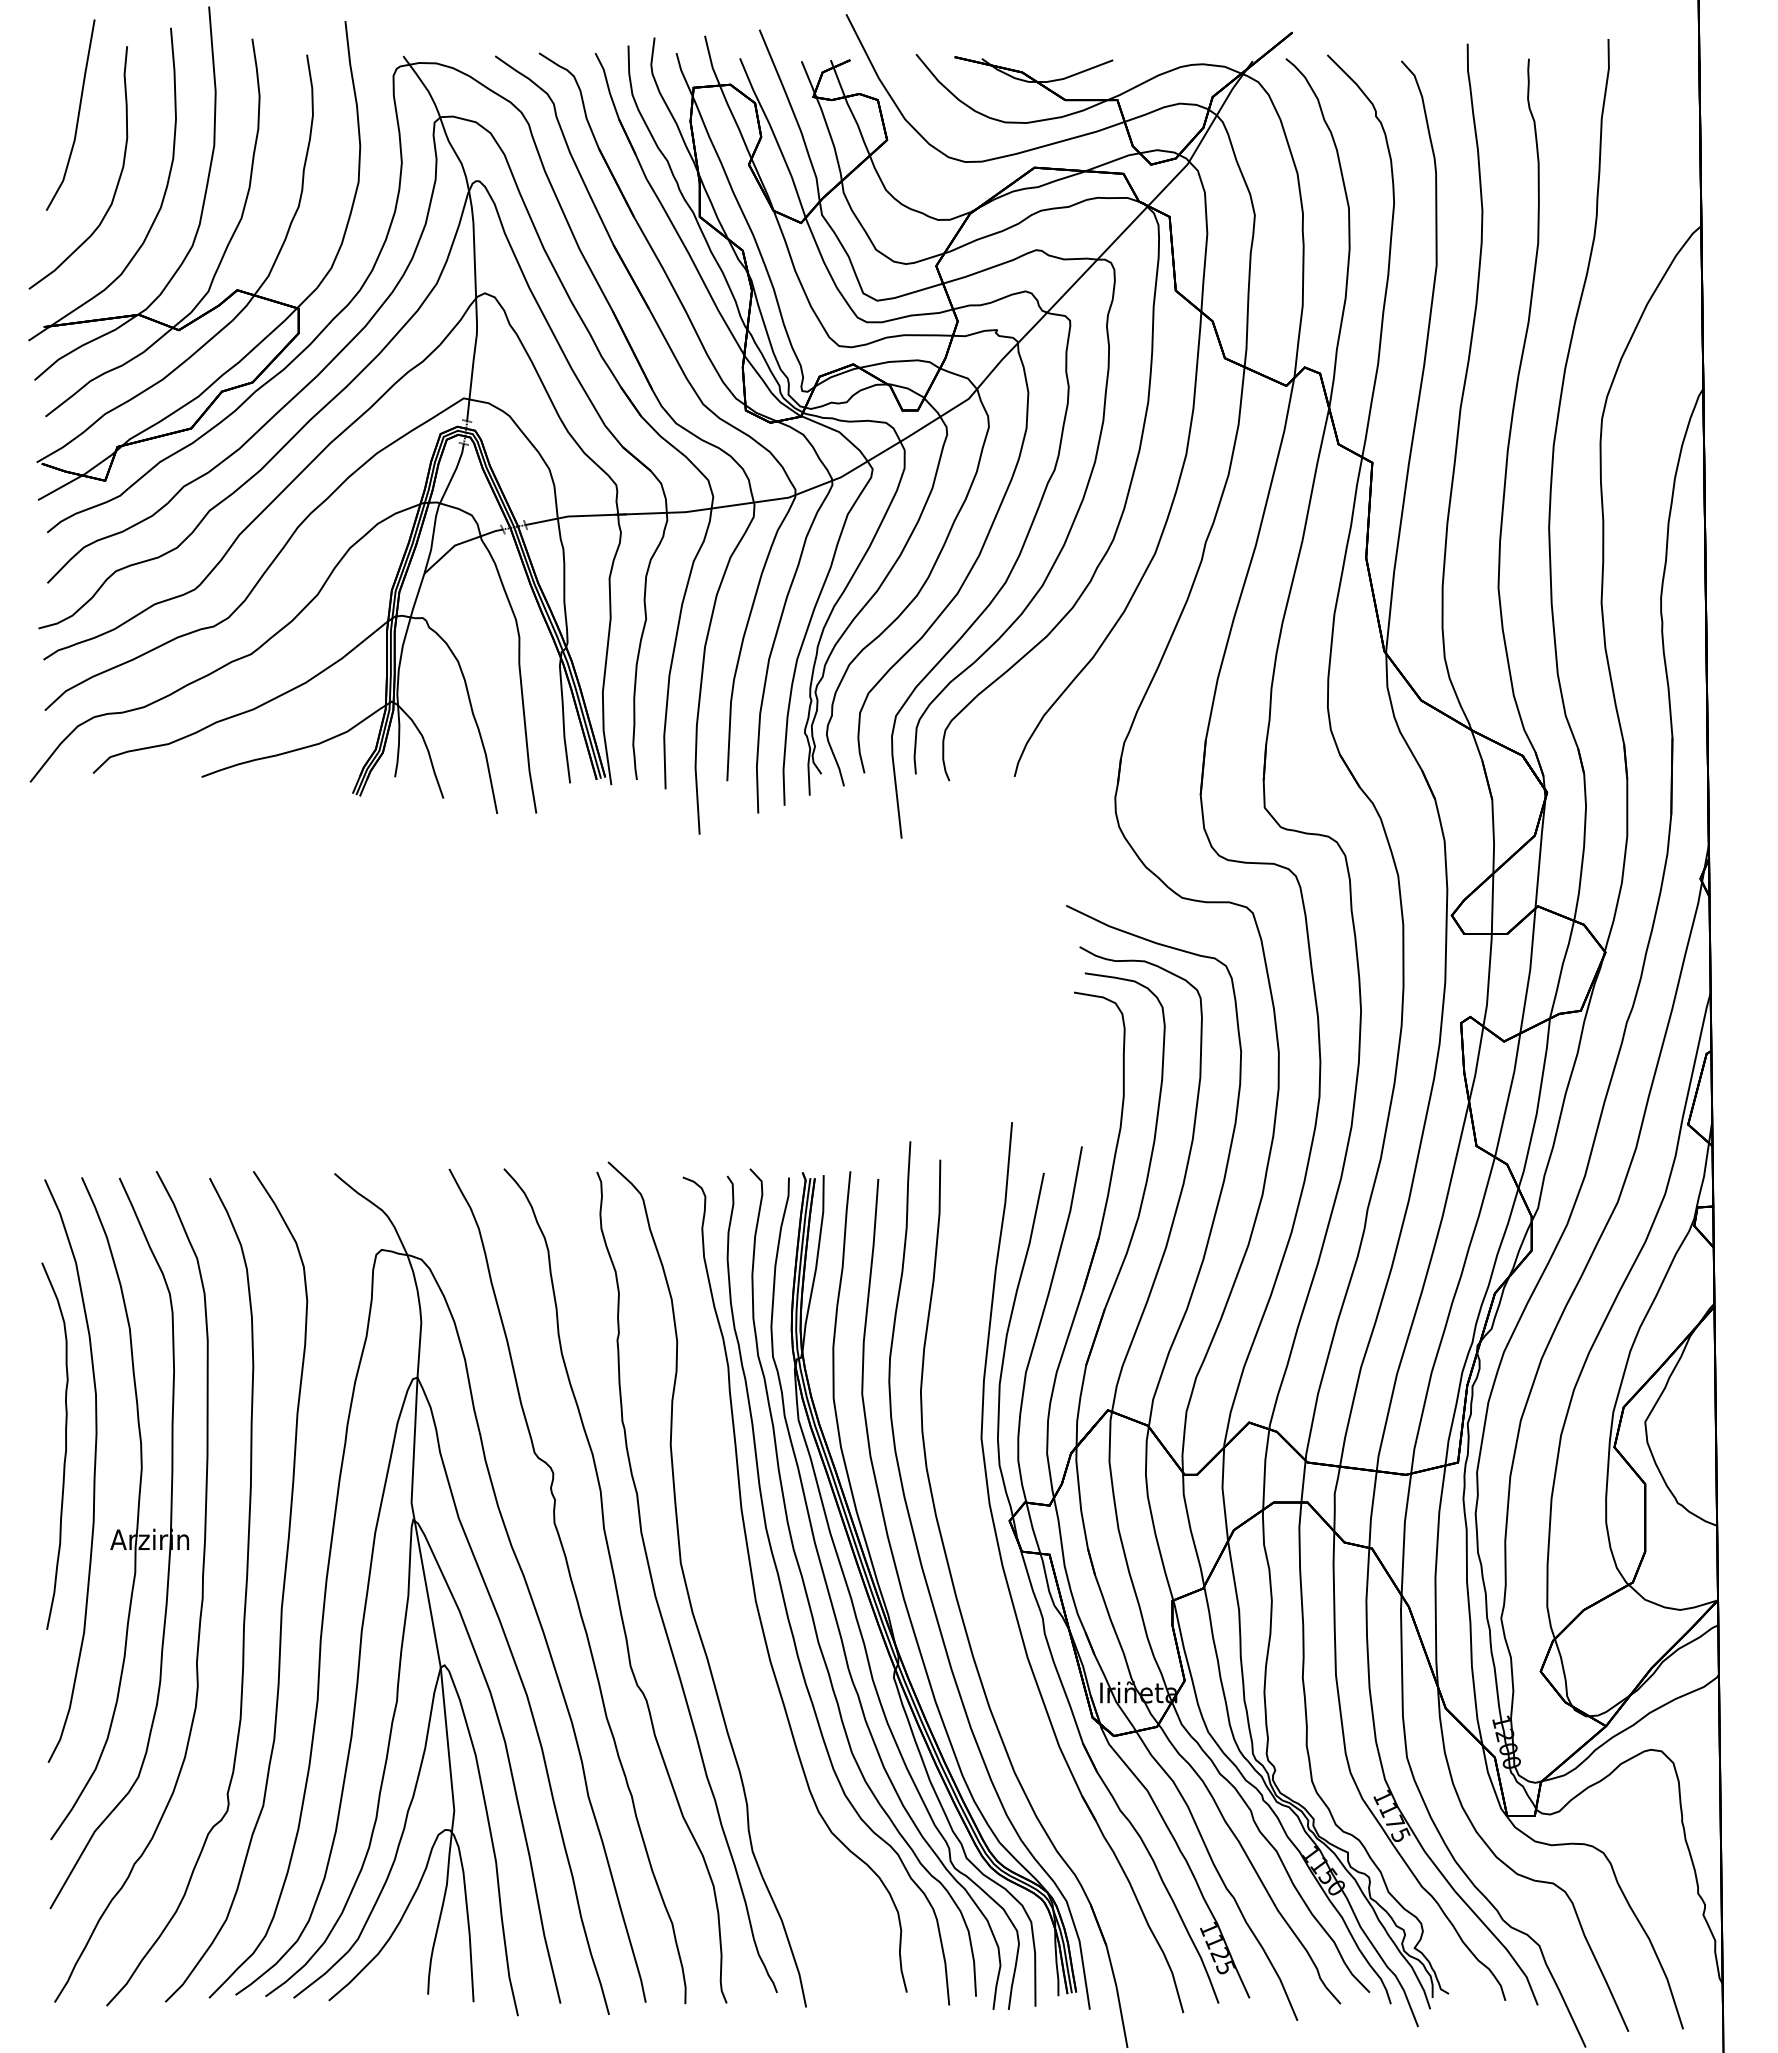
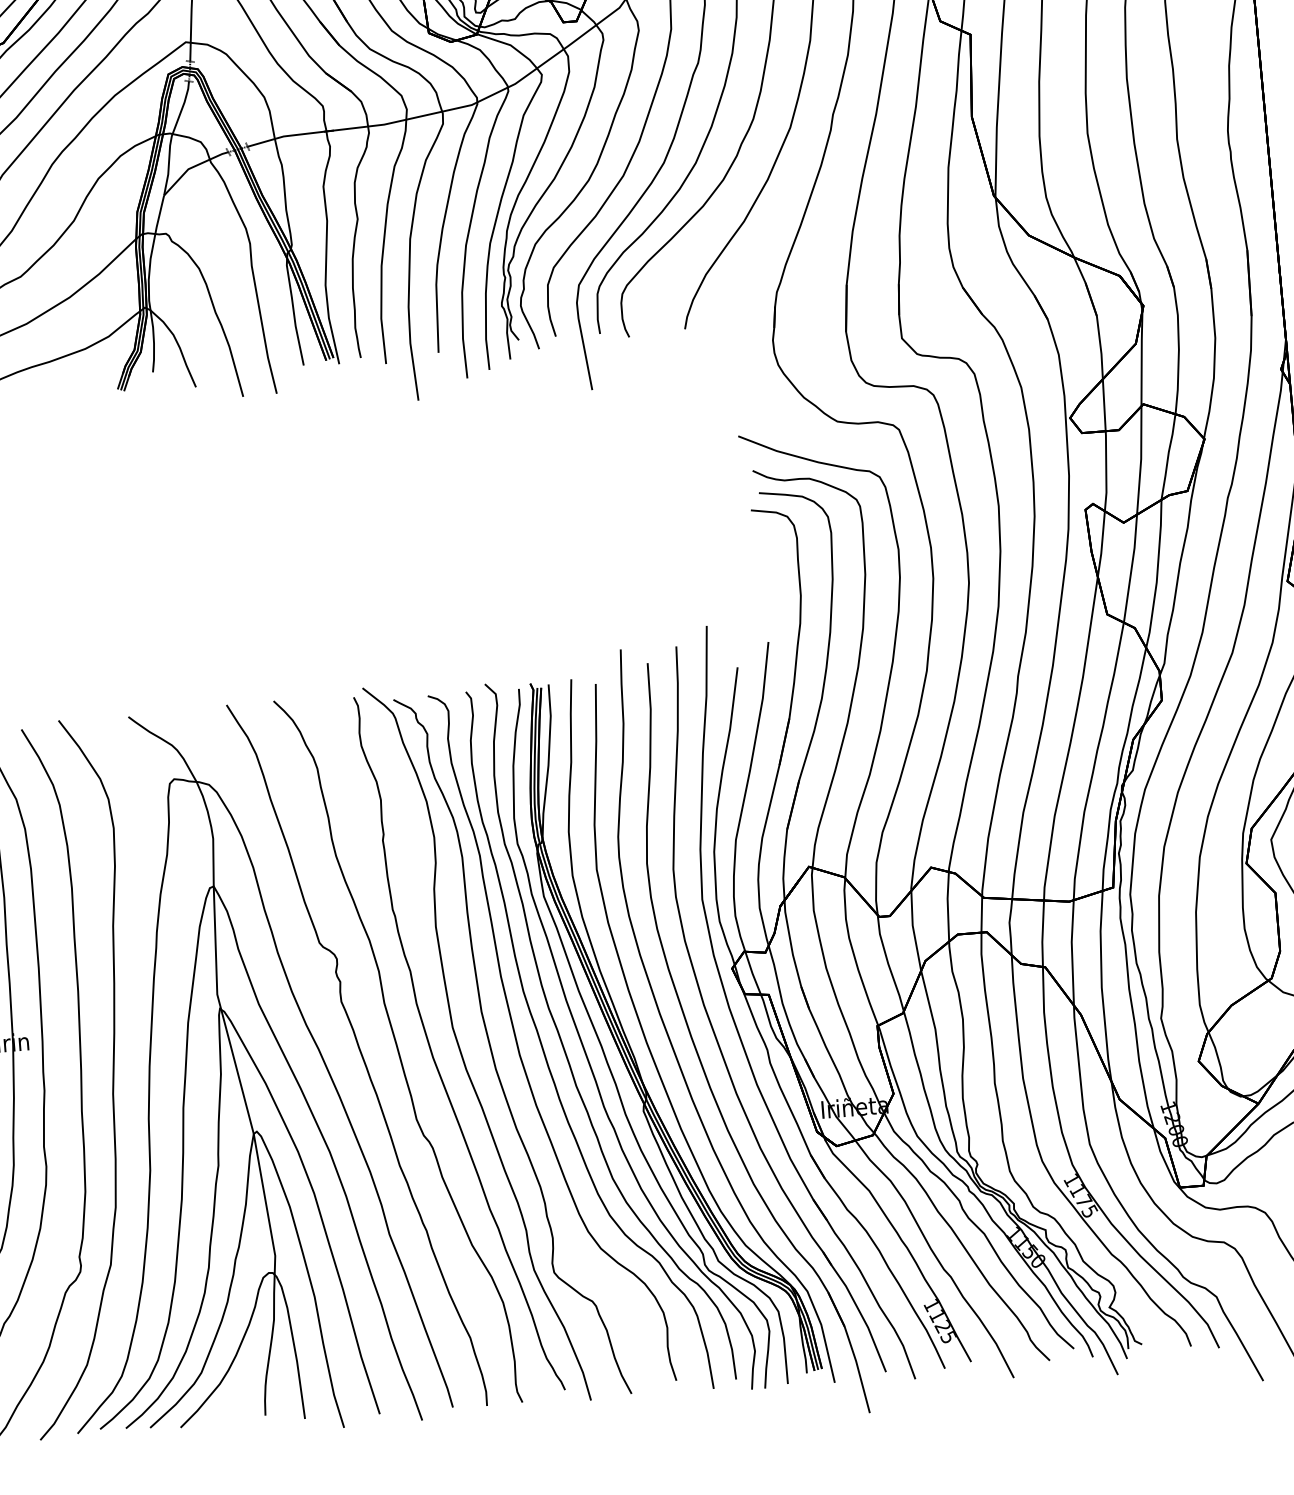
part: (983, 1591) -> (714, 1031), added
curve: (724, 1592) -> (492, 1049), added

